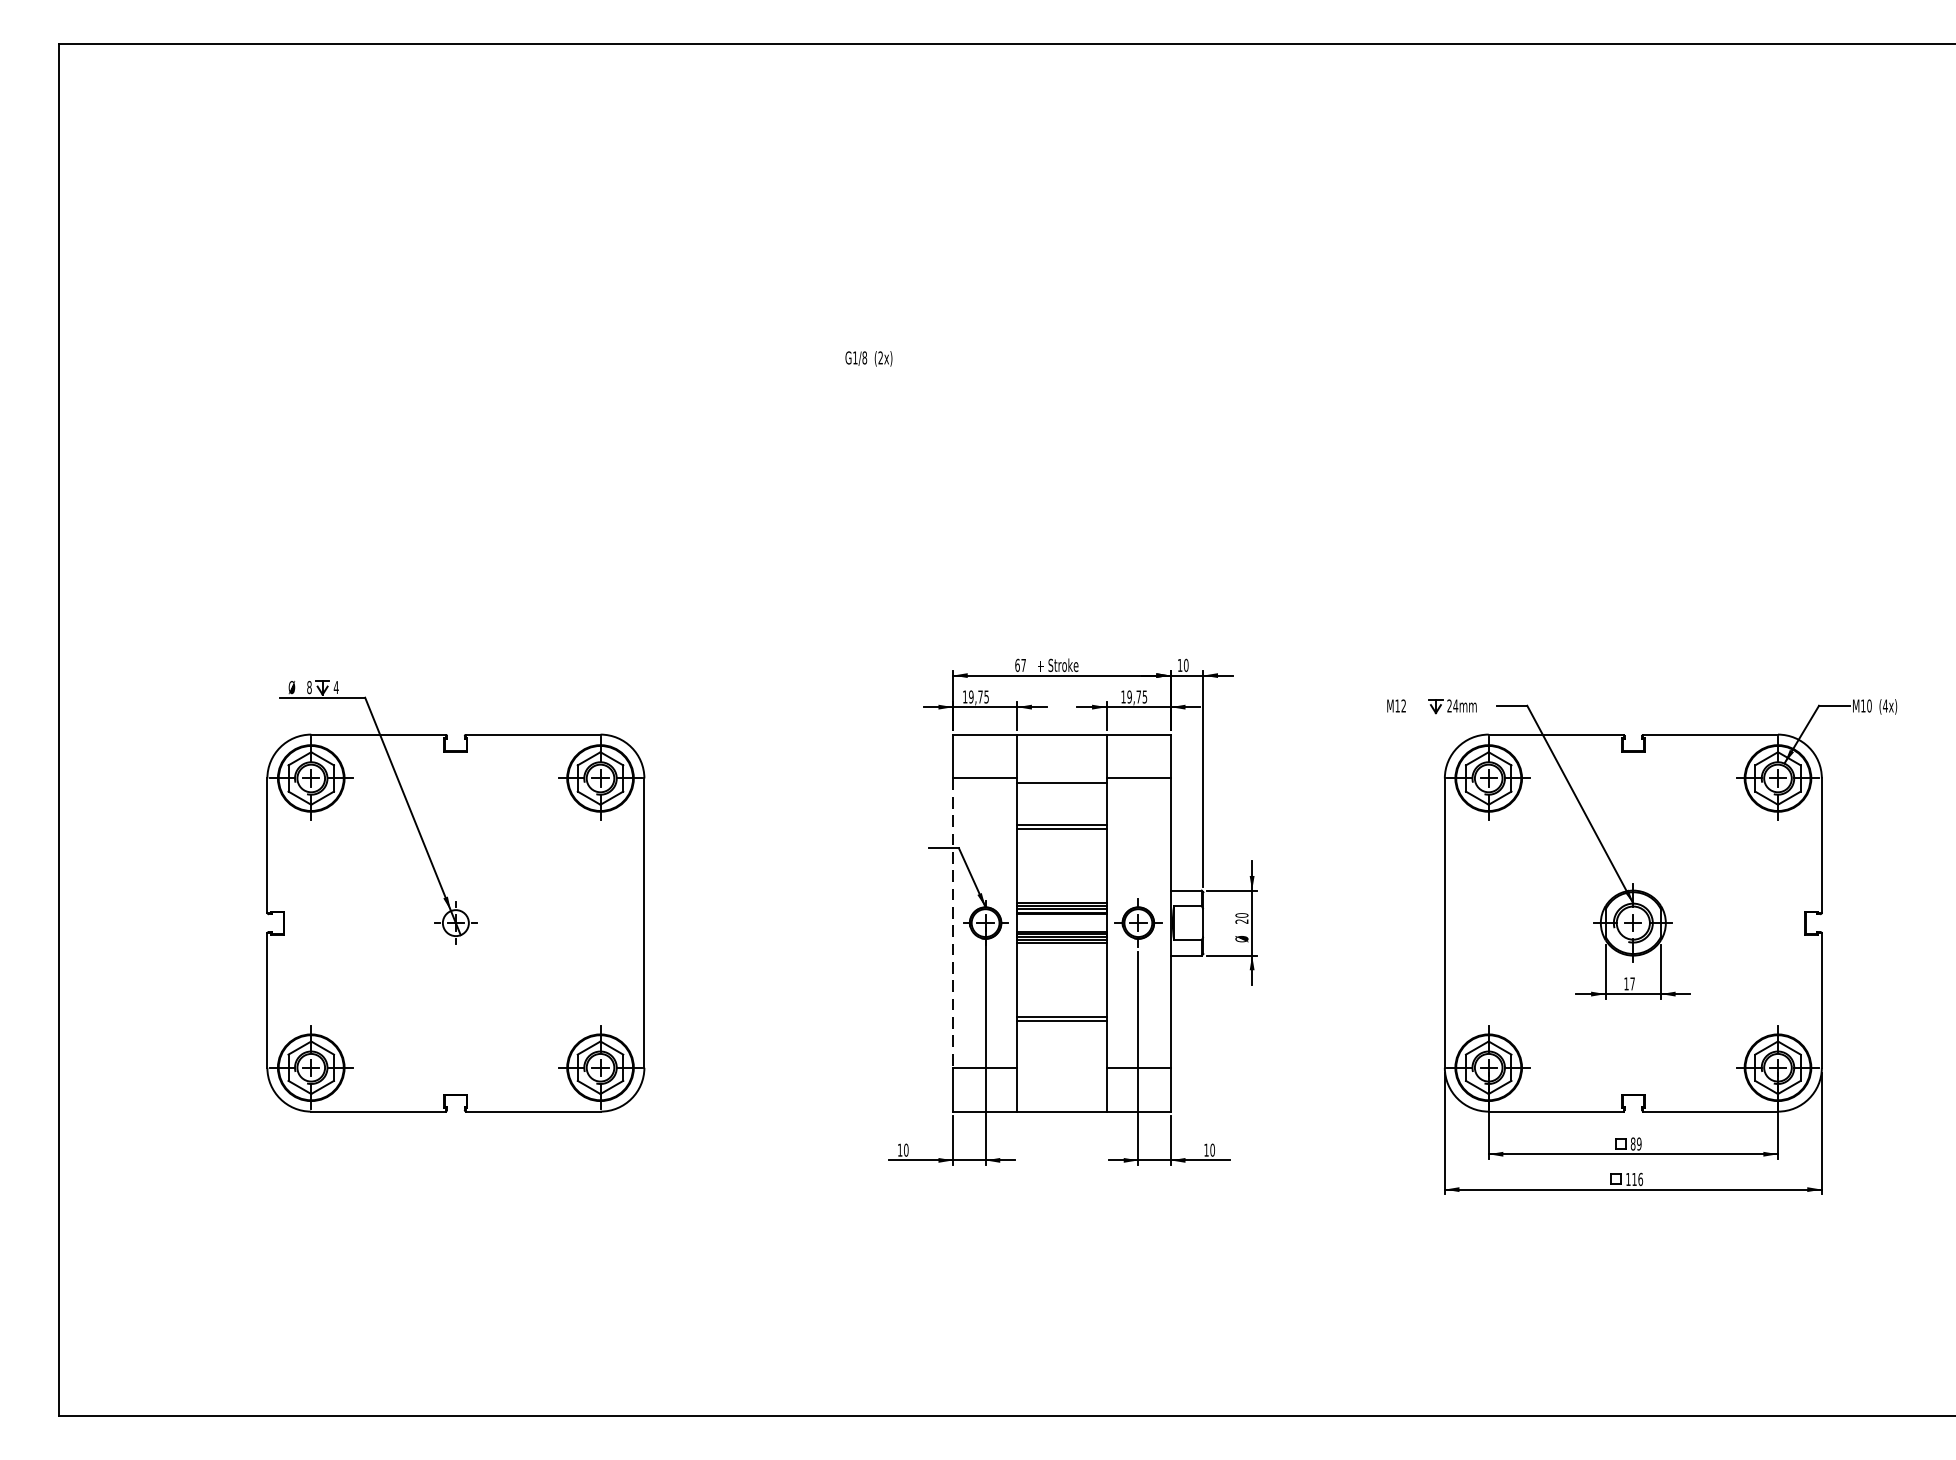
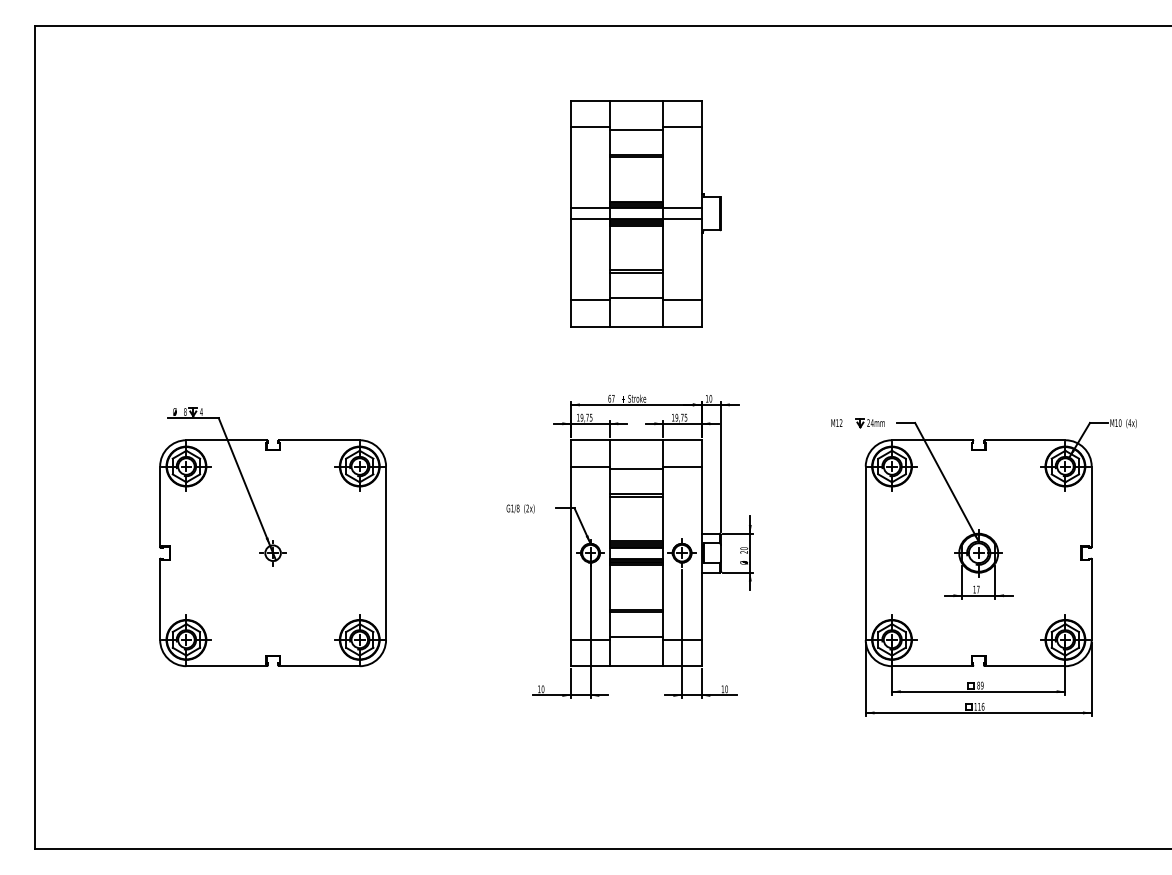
part: (1077, 356) -> (645, 213), added
text: (868, 357) -> (520, 508), moved
line: (953, 923) -> (571, 553), dashed -> solid
line: (1062, 1063) -> (636, 637), added

